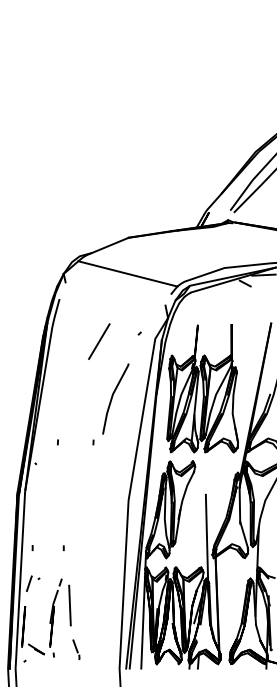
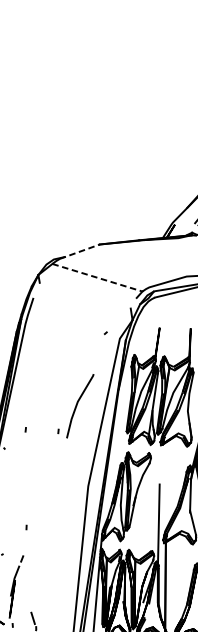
line: (107, 246) -> (79, 251), solid -> dashed
line: (128, 274) -> (98, 278), solid -> dashed
line: (99, 341) -> (68, 338), removed
curve: (113, 396) -> (78, 403), moved
line: (69, 605) -> (29, 580), removed

